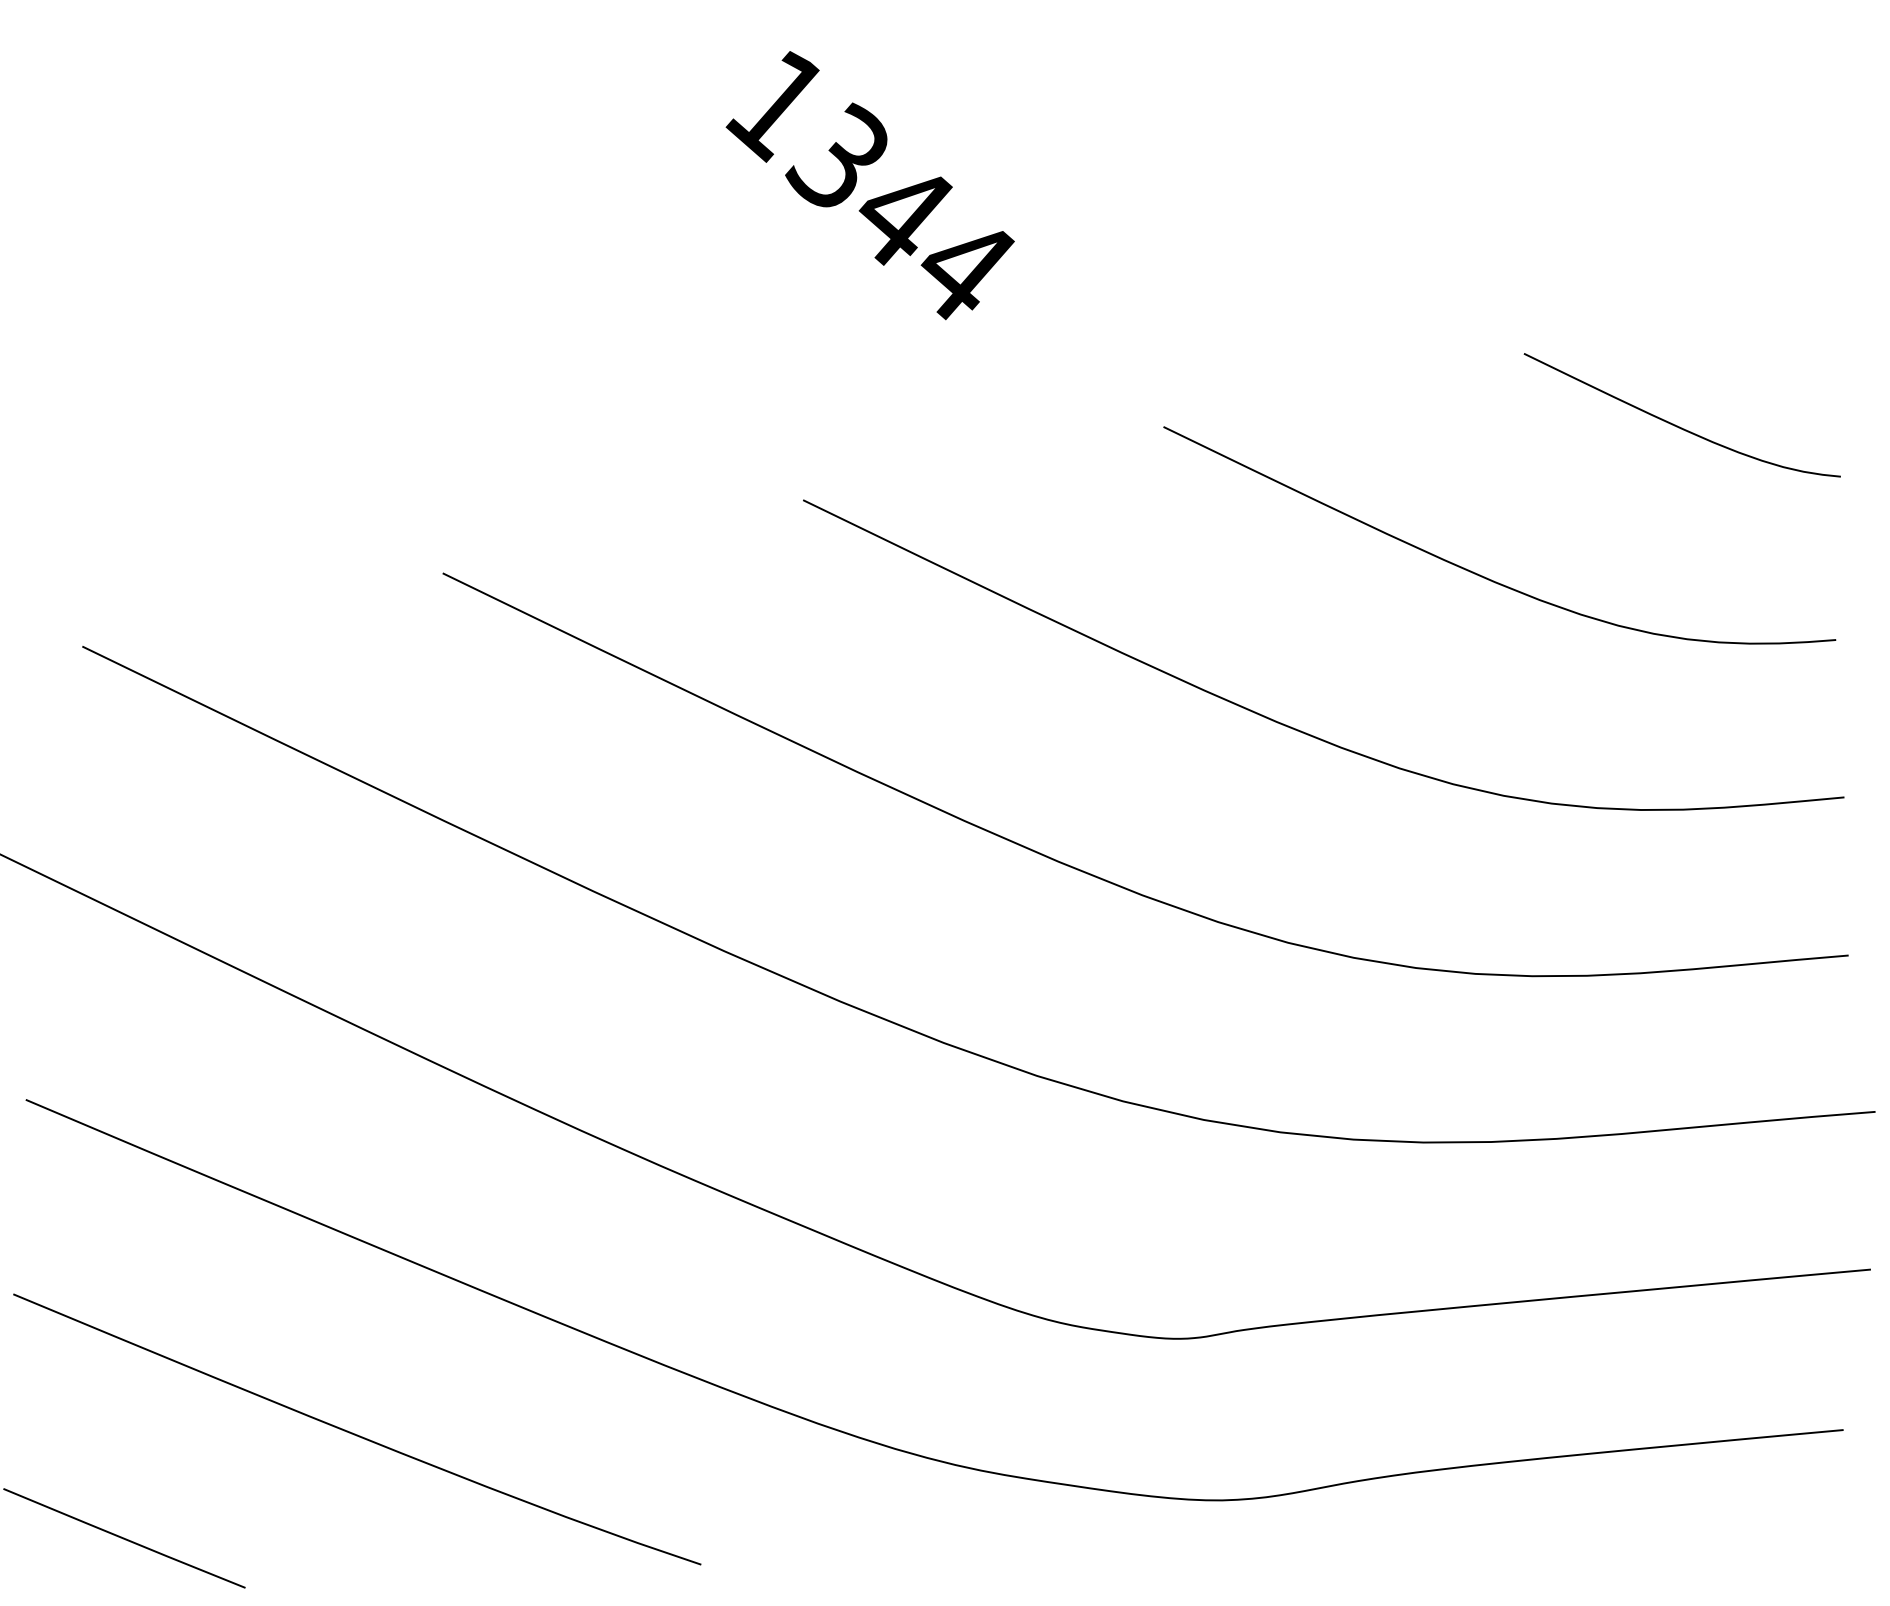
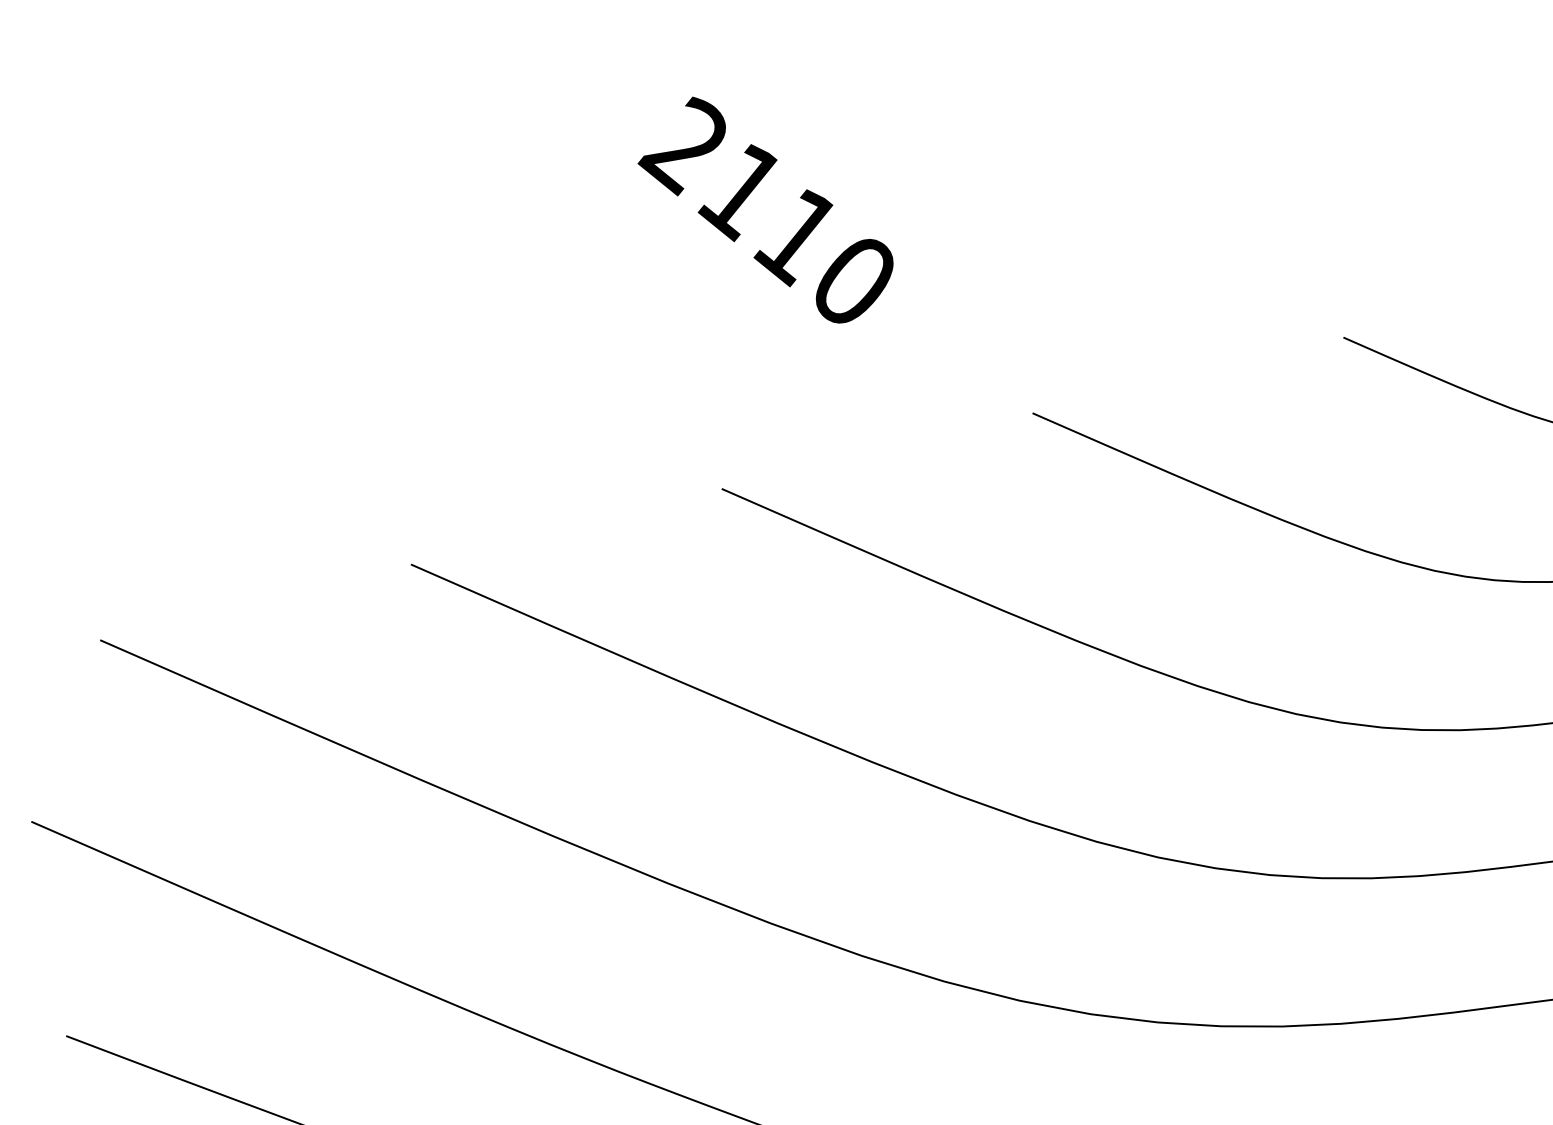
text: (867, 184) -> (767, 212), 1344 -> 2110

